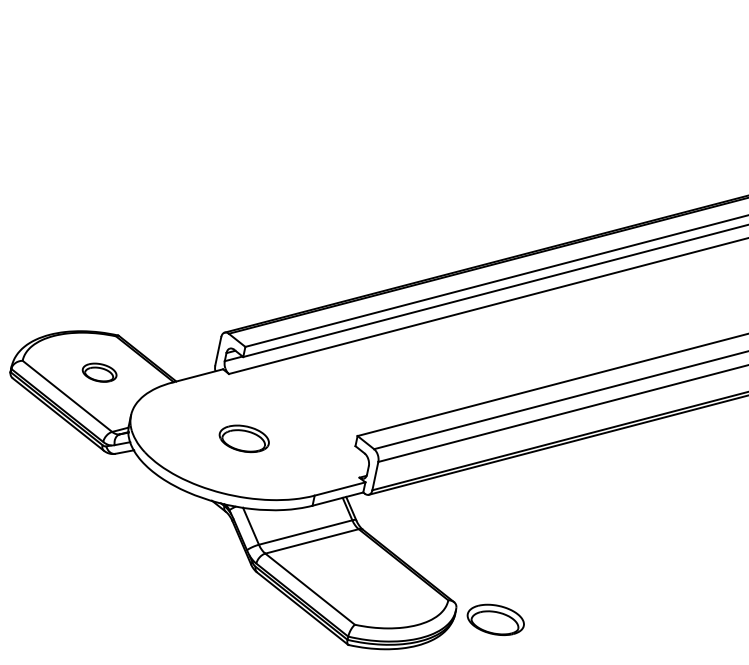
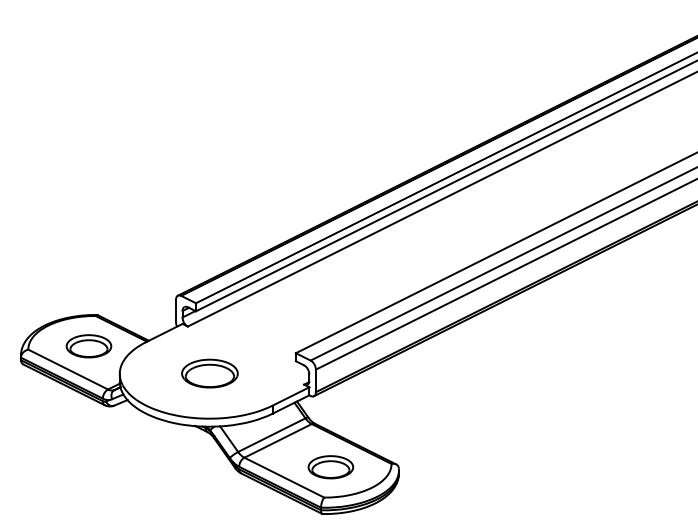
part: (98, 372) -> (88, 346), size x1.67
part: (243, 438) -> (209, 373), size x1.43
part: (495, 620) -> (330, 467), moved

